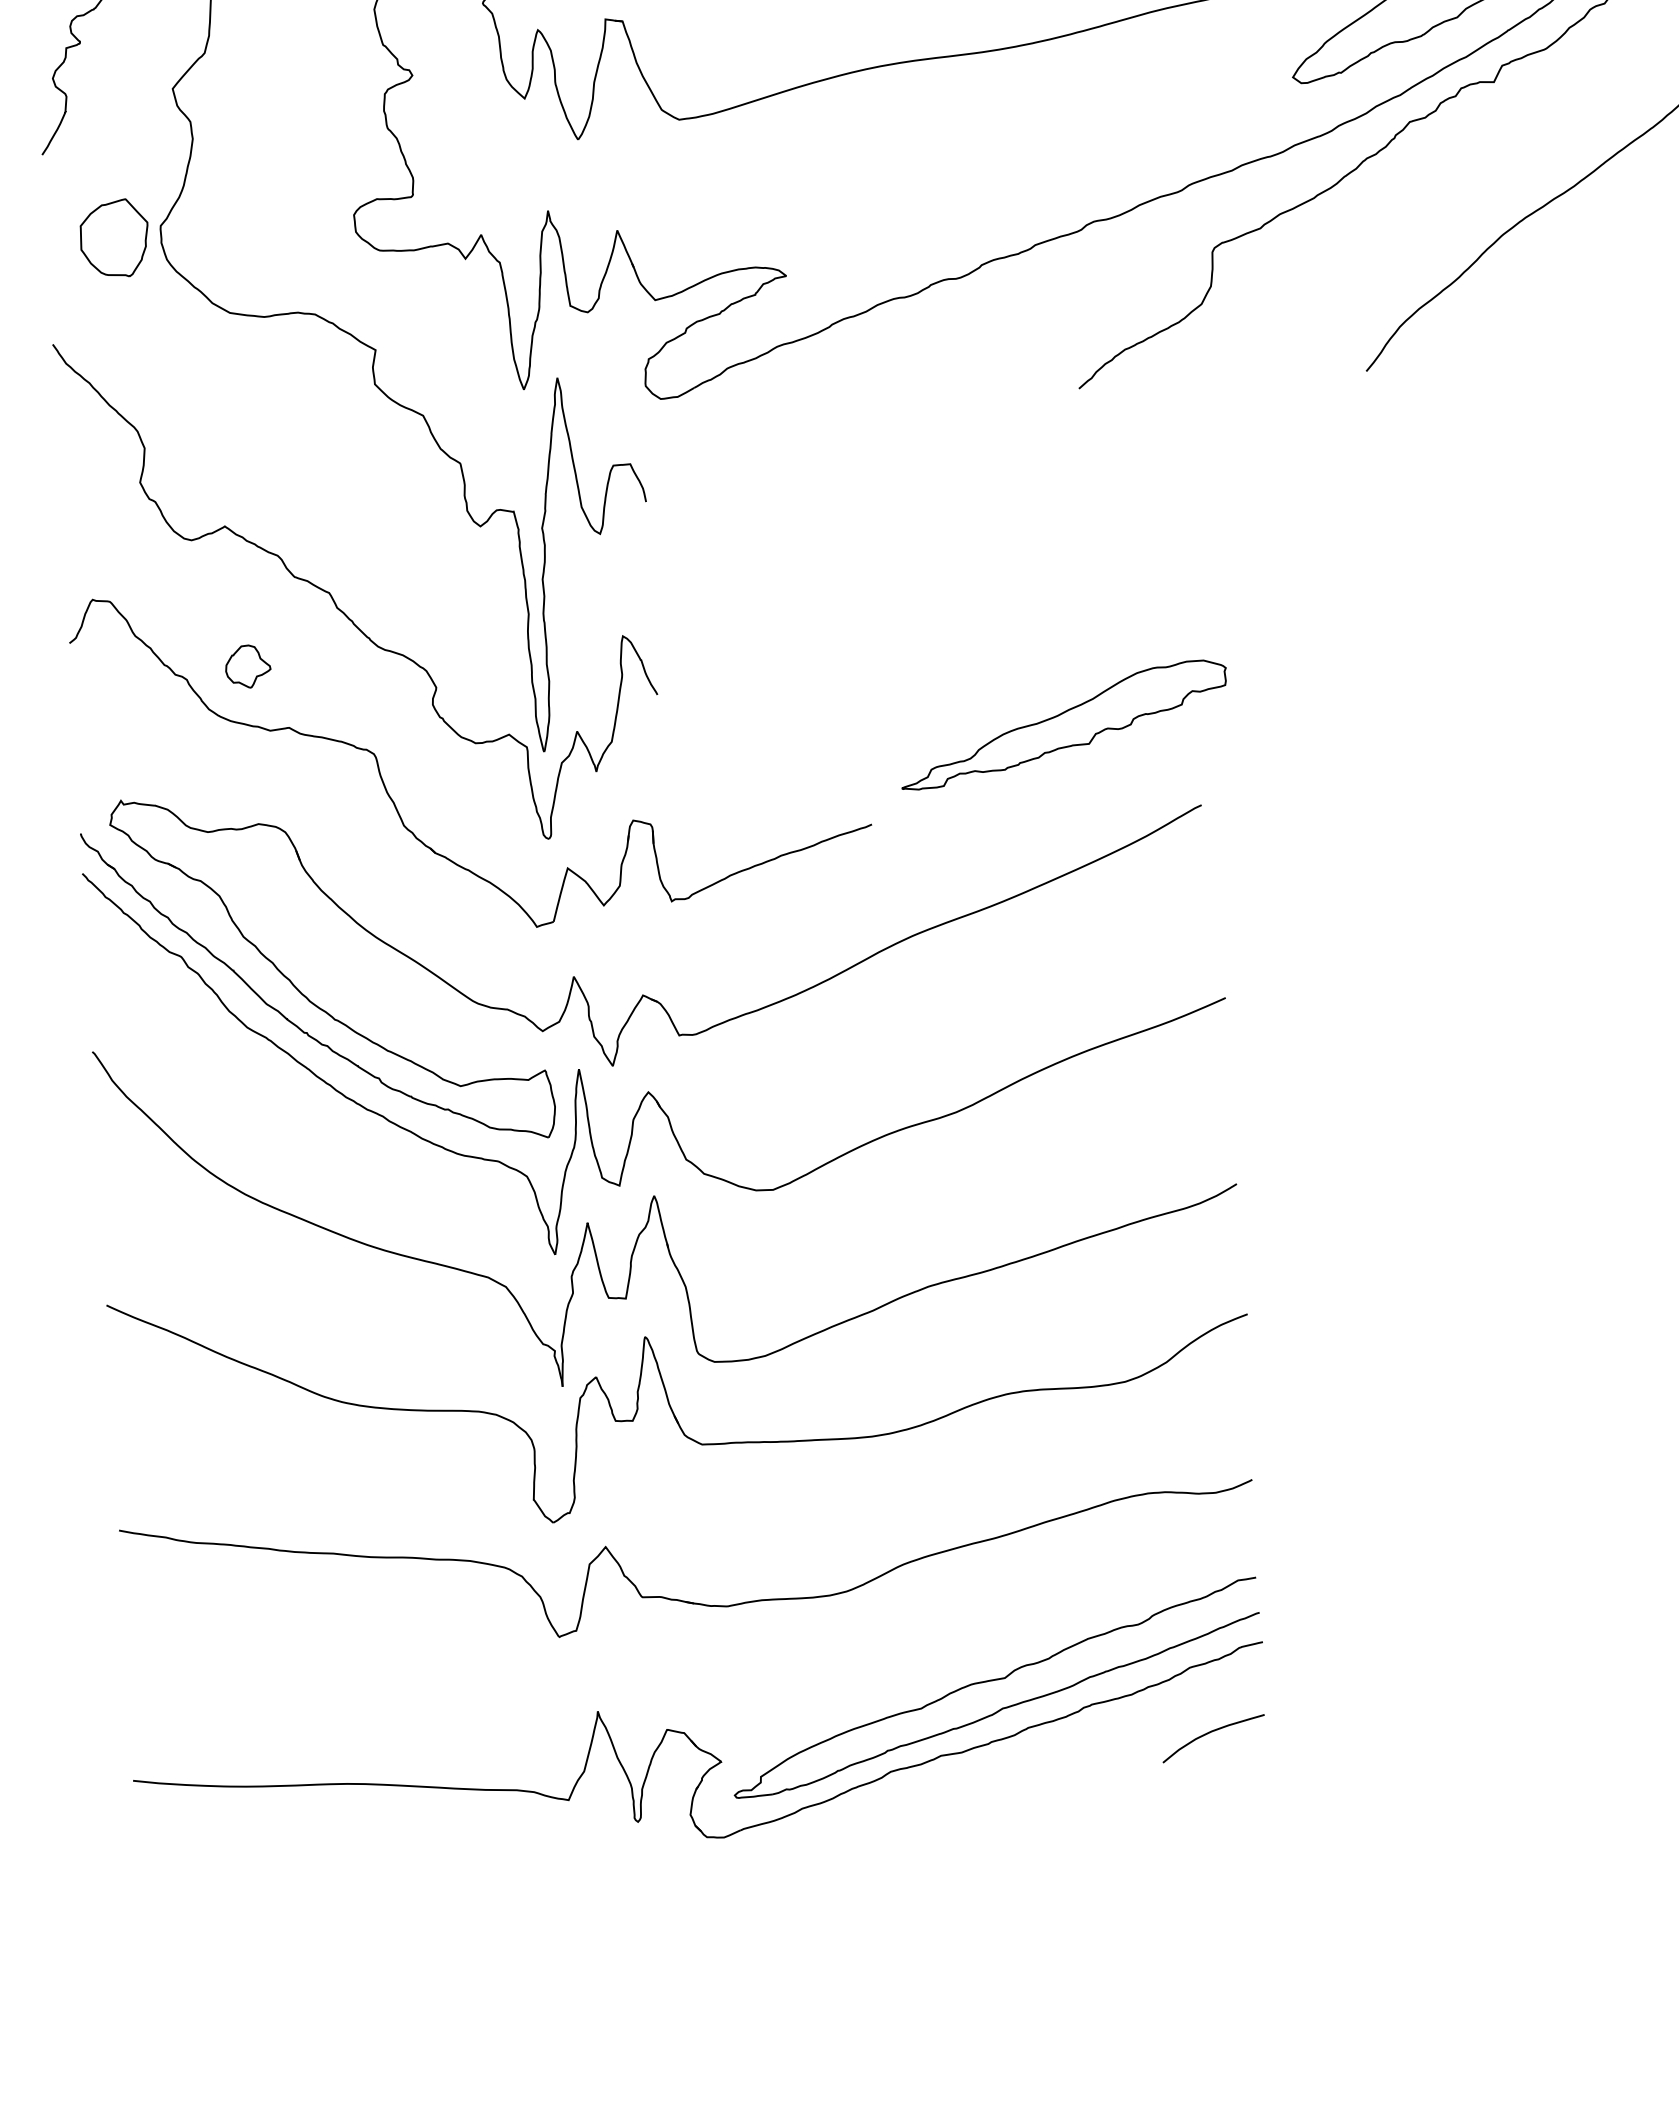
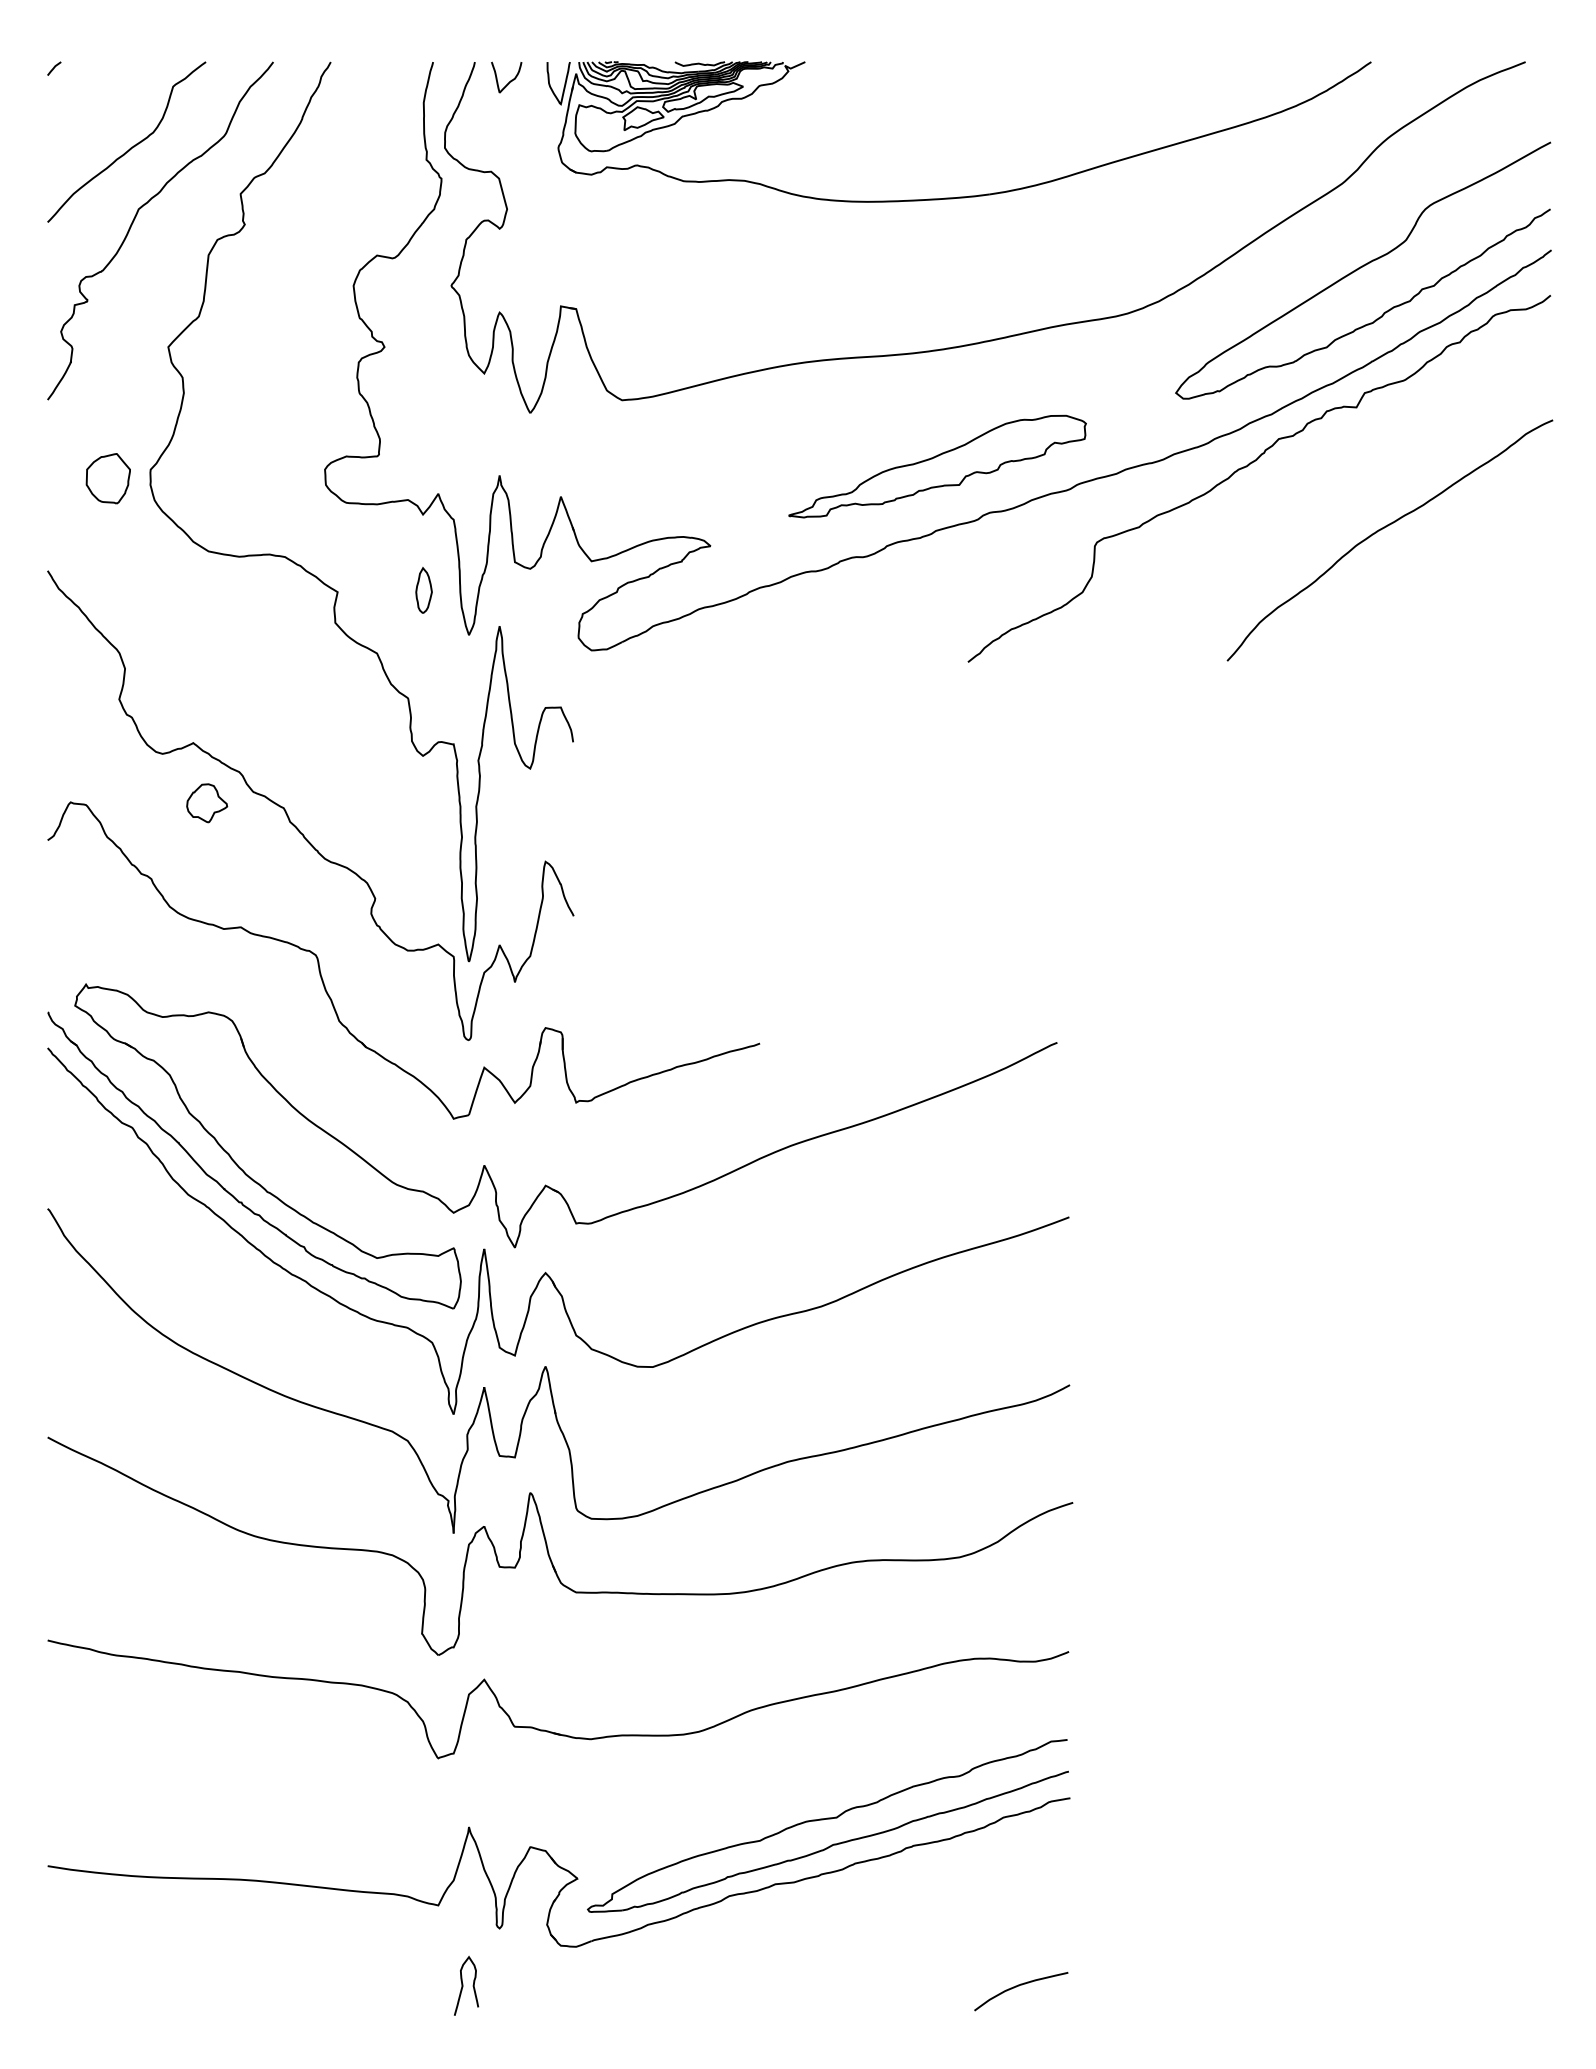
part: (113, 238) -> (107, 478), size x0.71
part: (470, 342) -> (423, 590), added
part: (248, 666) -> (207, 803), moved
part: (1063, 724) -> (937, 466), moved
curve: (1211, 1733) -> (1019, 1986), moved
curve: (601, 1887) -> (463, 1985), added

